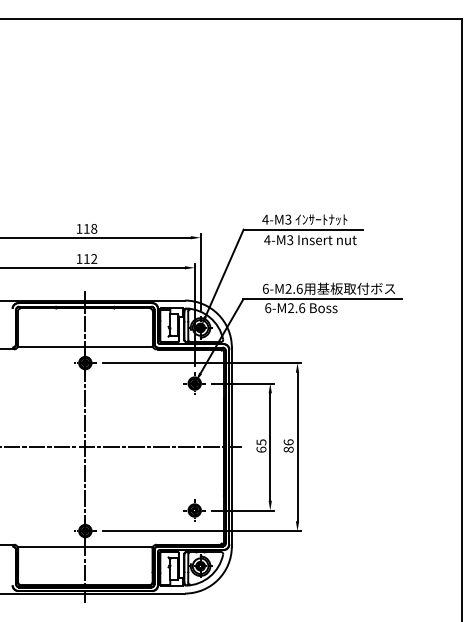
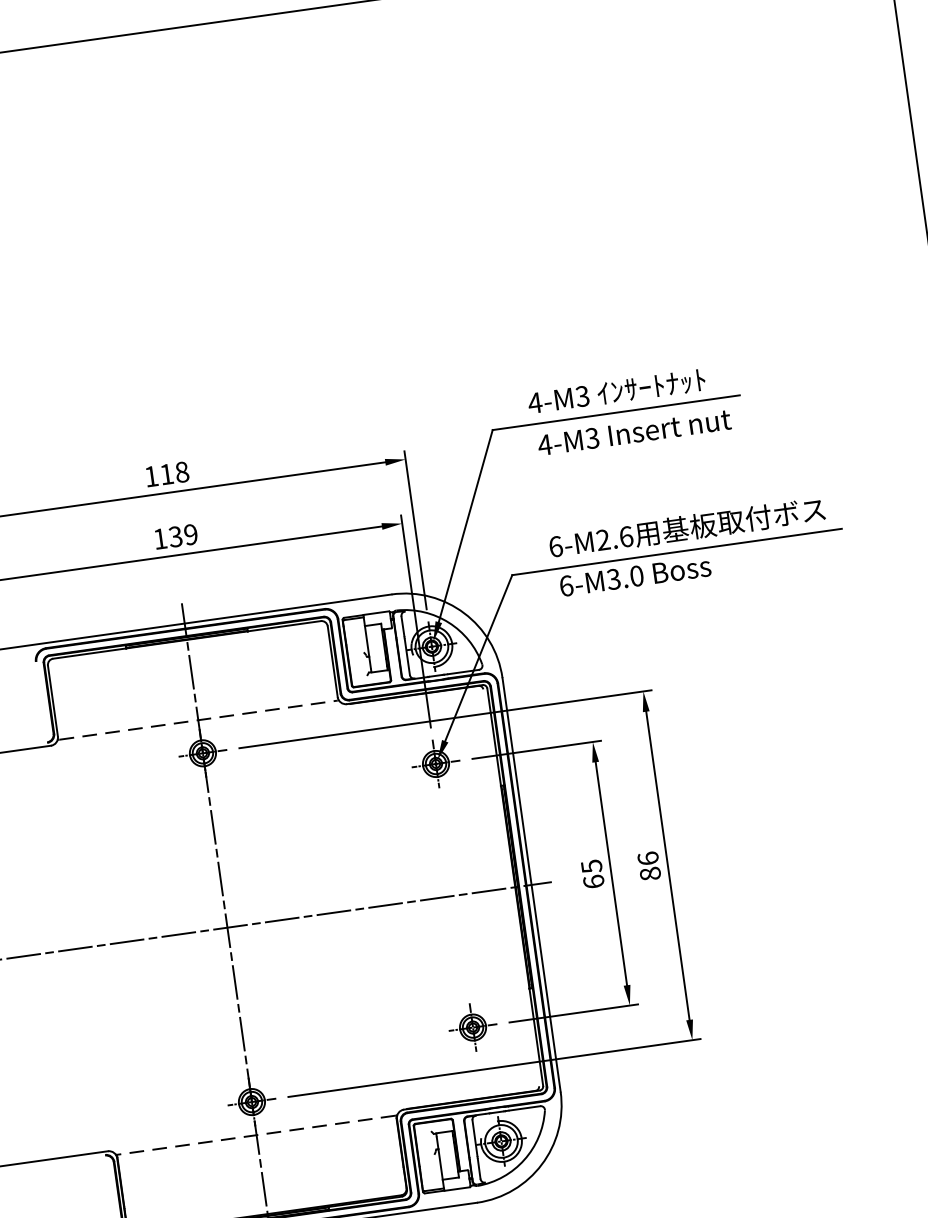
text: (90, 258) -> (183, 534), 112 -> 139
text: (296, 308) -> (625, 578), 6-M2.6 -> 6-M3.0
line: (85, 347) -> (198, 720), solid -> dashed
line: (85, 547) -> (257, 1136), solid -> dashed

